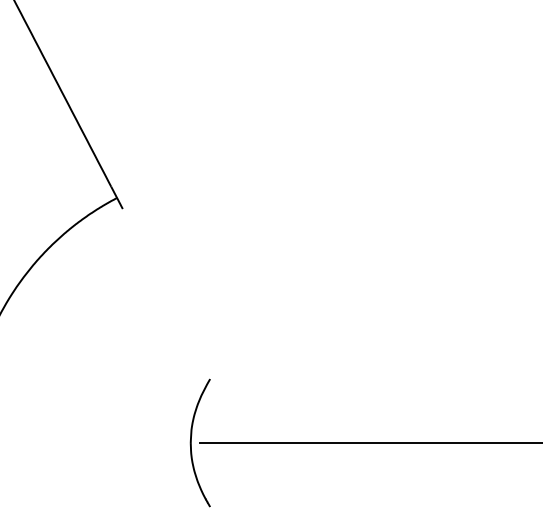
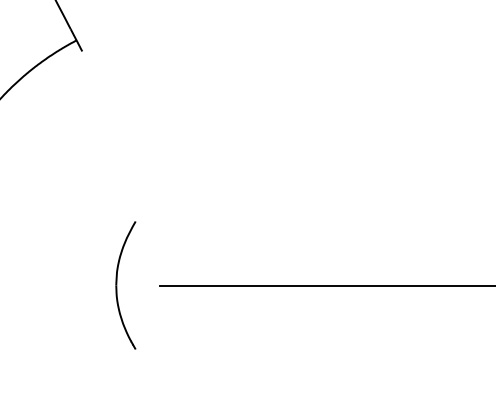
part: (191, 442) -> (117, 284), moved

